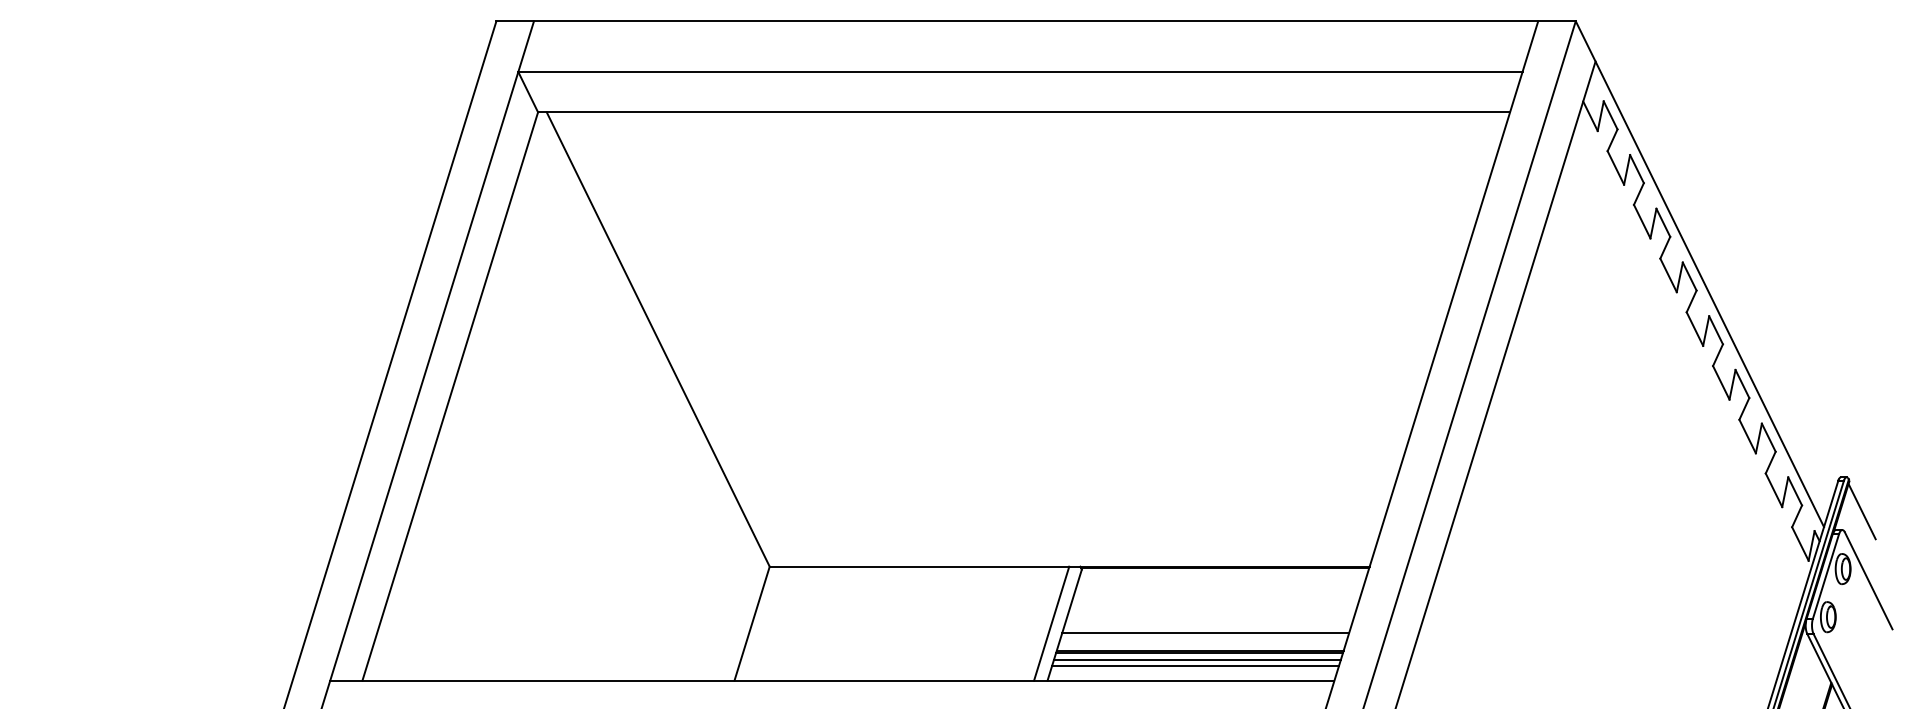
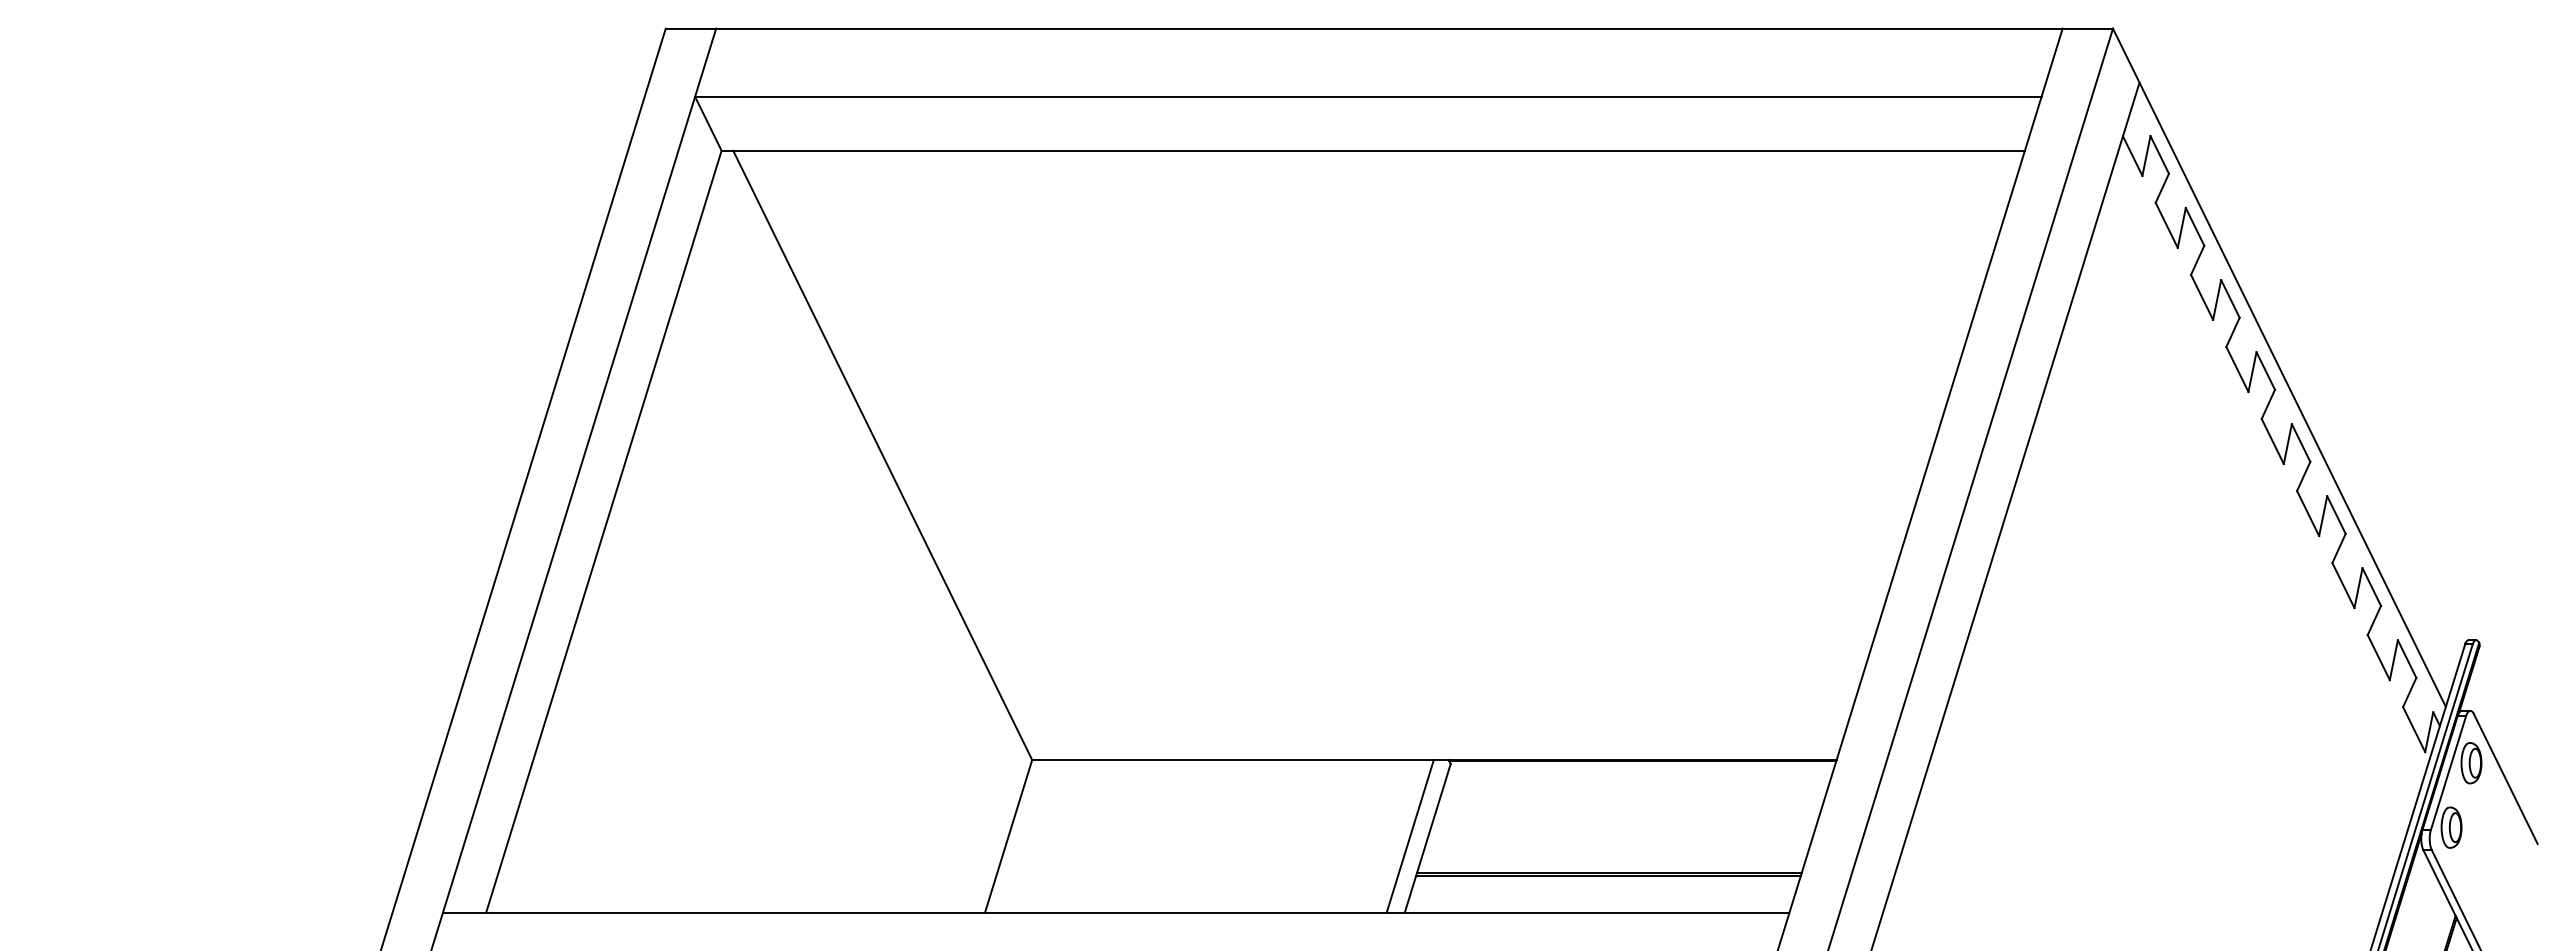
line: (1861, 511) -> (2496, 686), removed
line: (1205, 633) -> (1616, 849), removed
line: (1197, 660) -> (1605, 885), removed
line: (1195, 665) -> (1602, 892), removed

